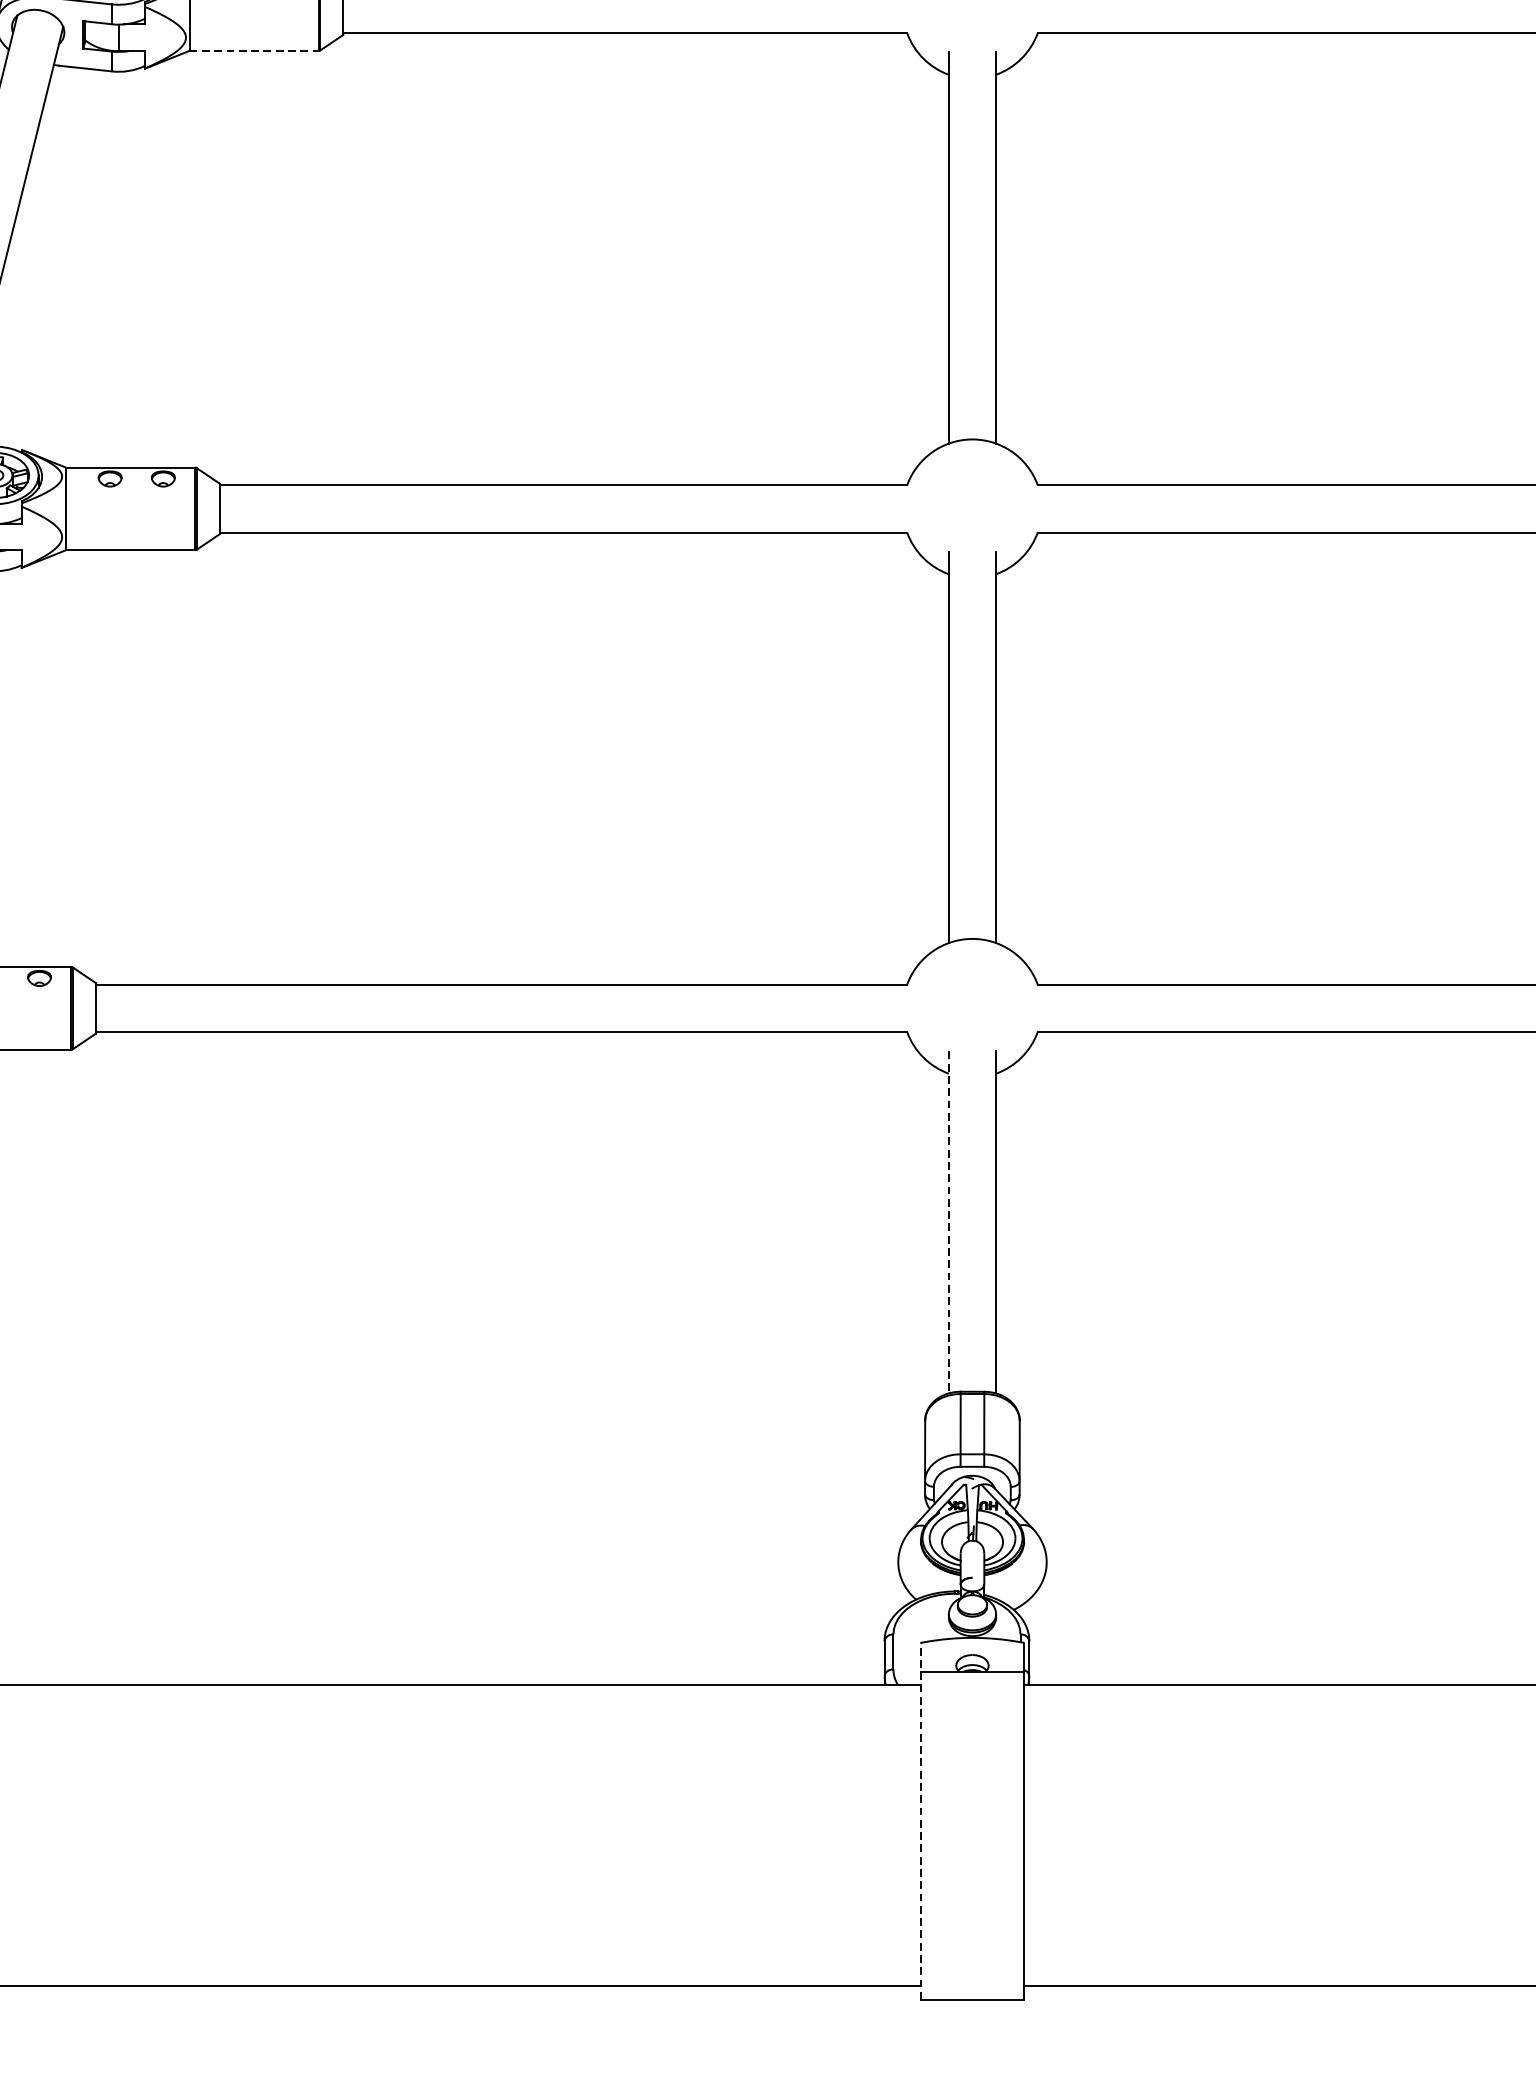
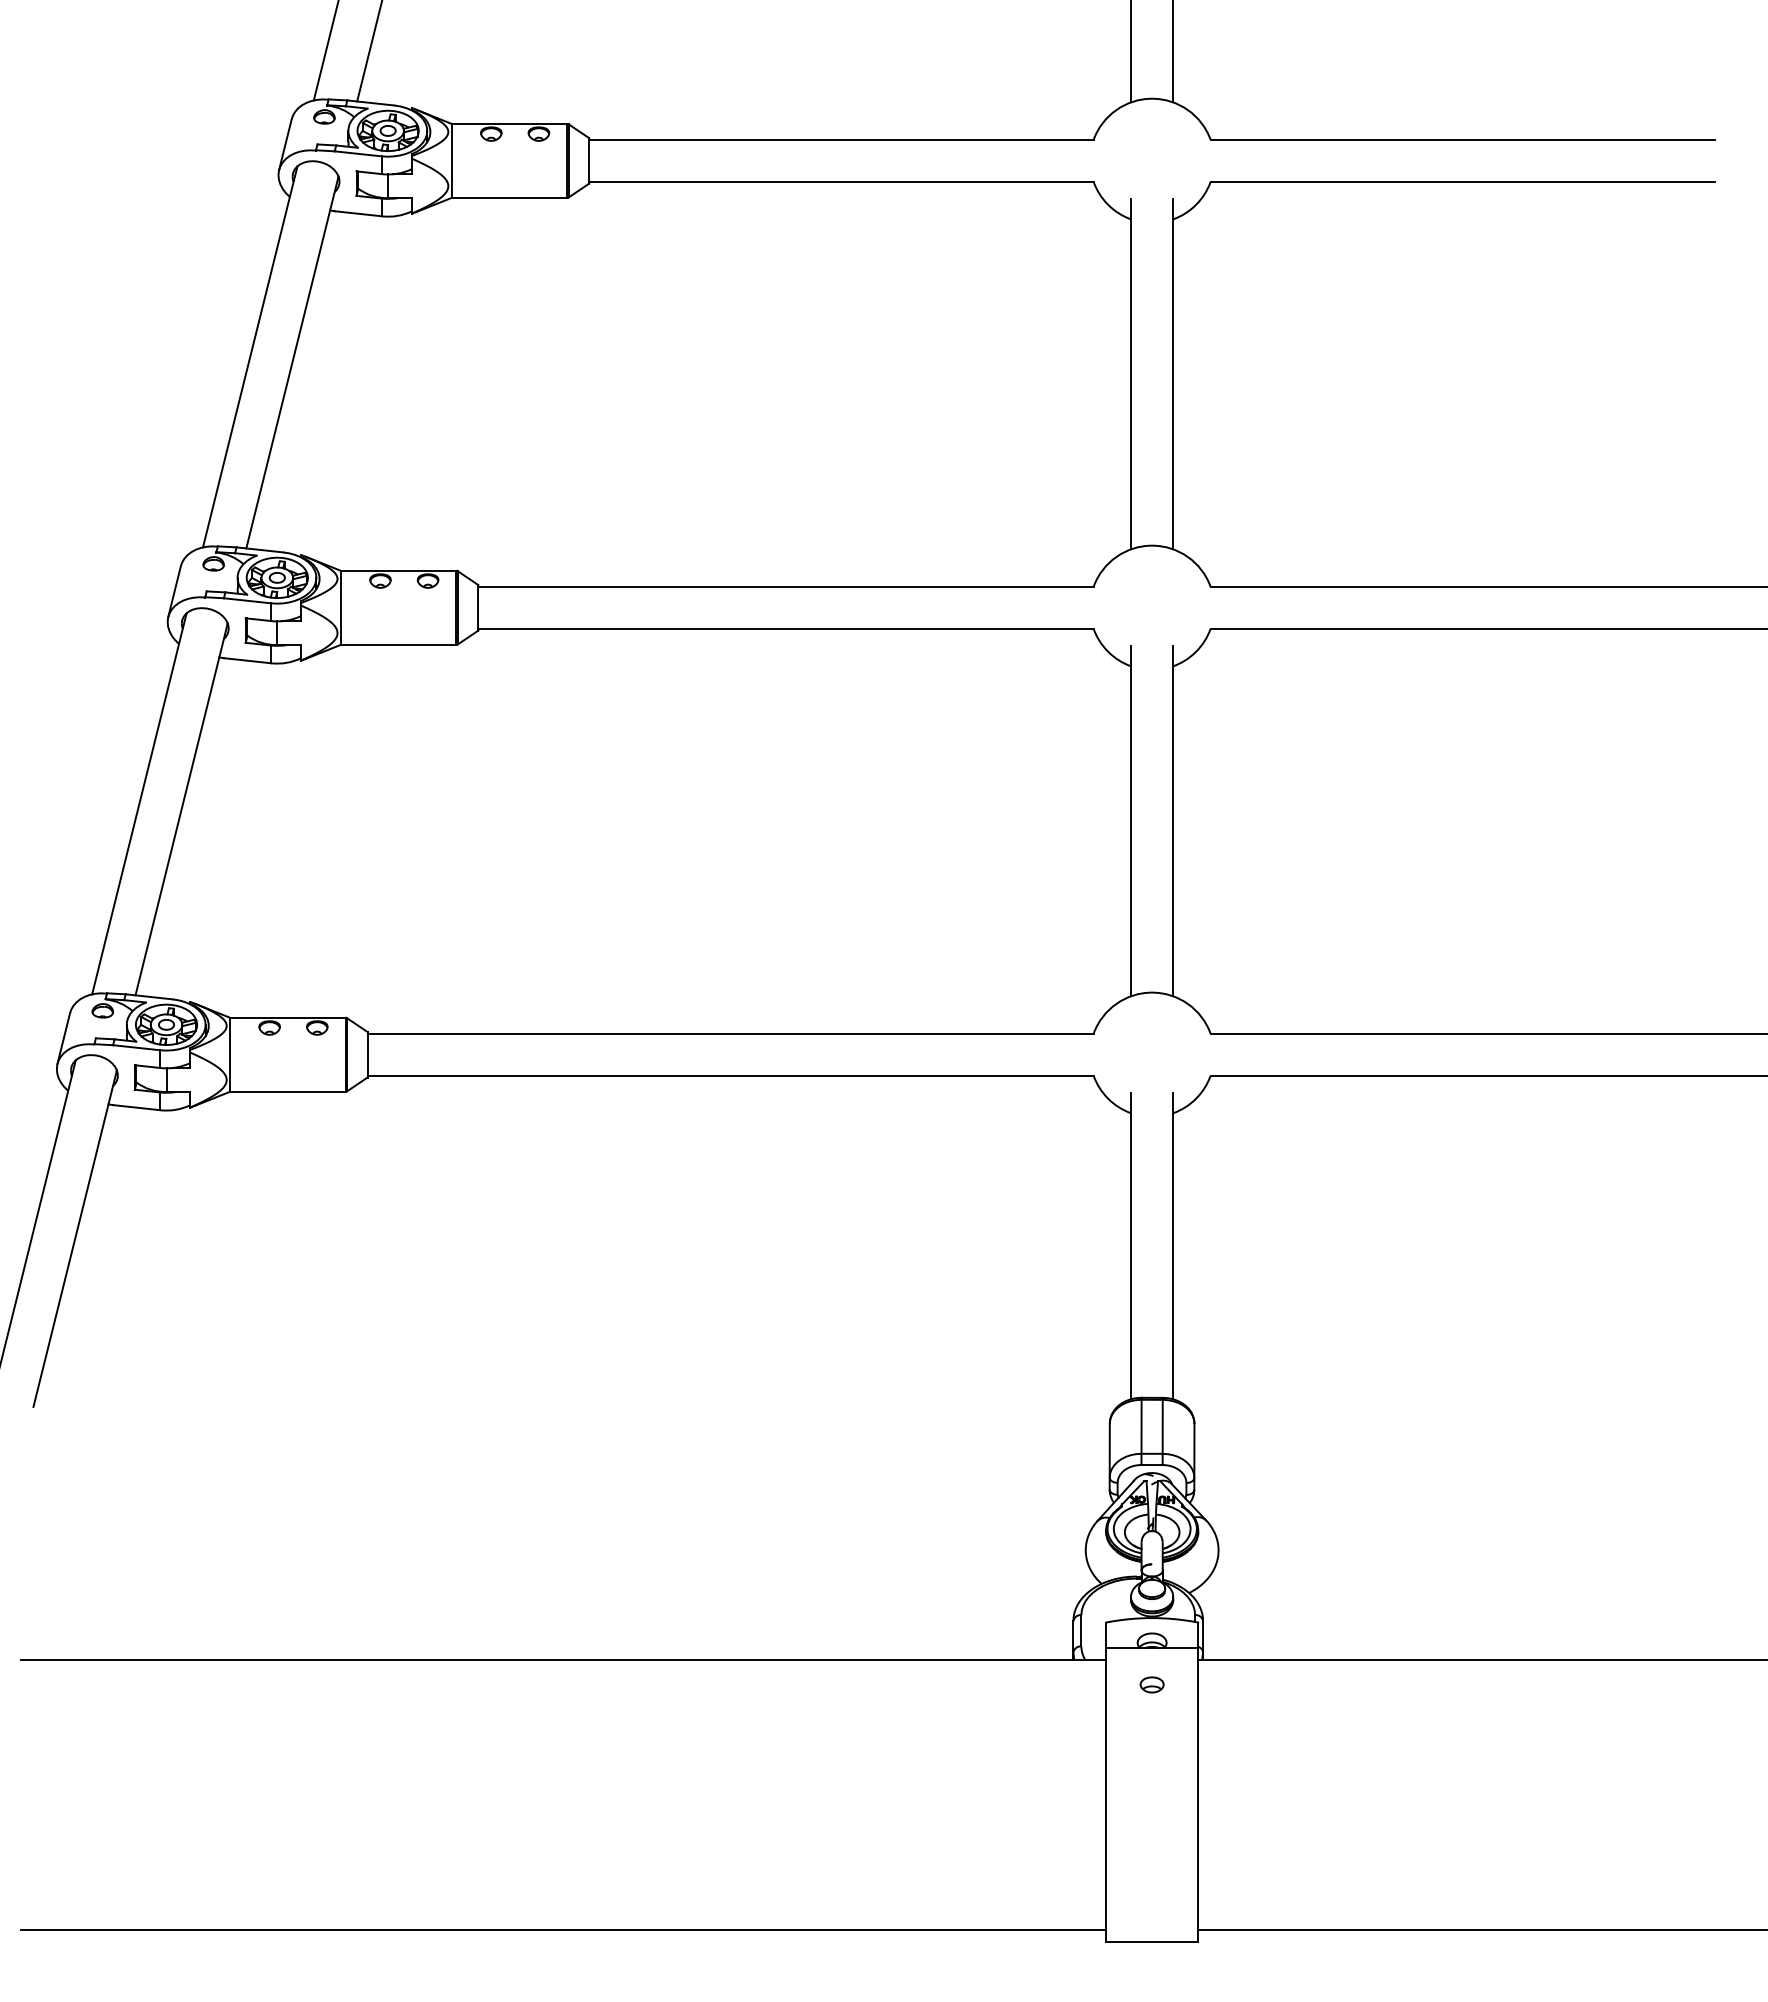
line: (254, 50) -> (509, 197), dashed -> solid
line: (948, 1222) -> (1130, 1246), dashed -> solid
part: (971, 1712) -> (1151, 1684), added
line: (920, 1821) -> (1105, 1782), dashed -> solid

